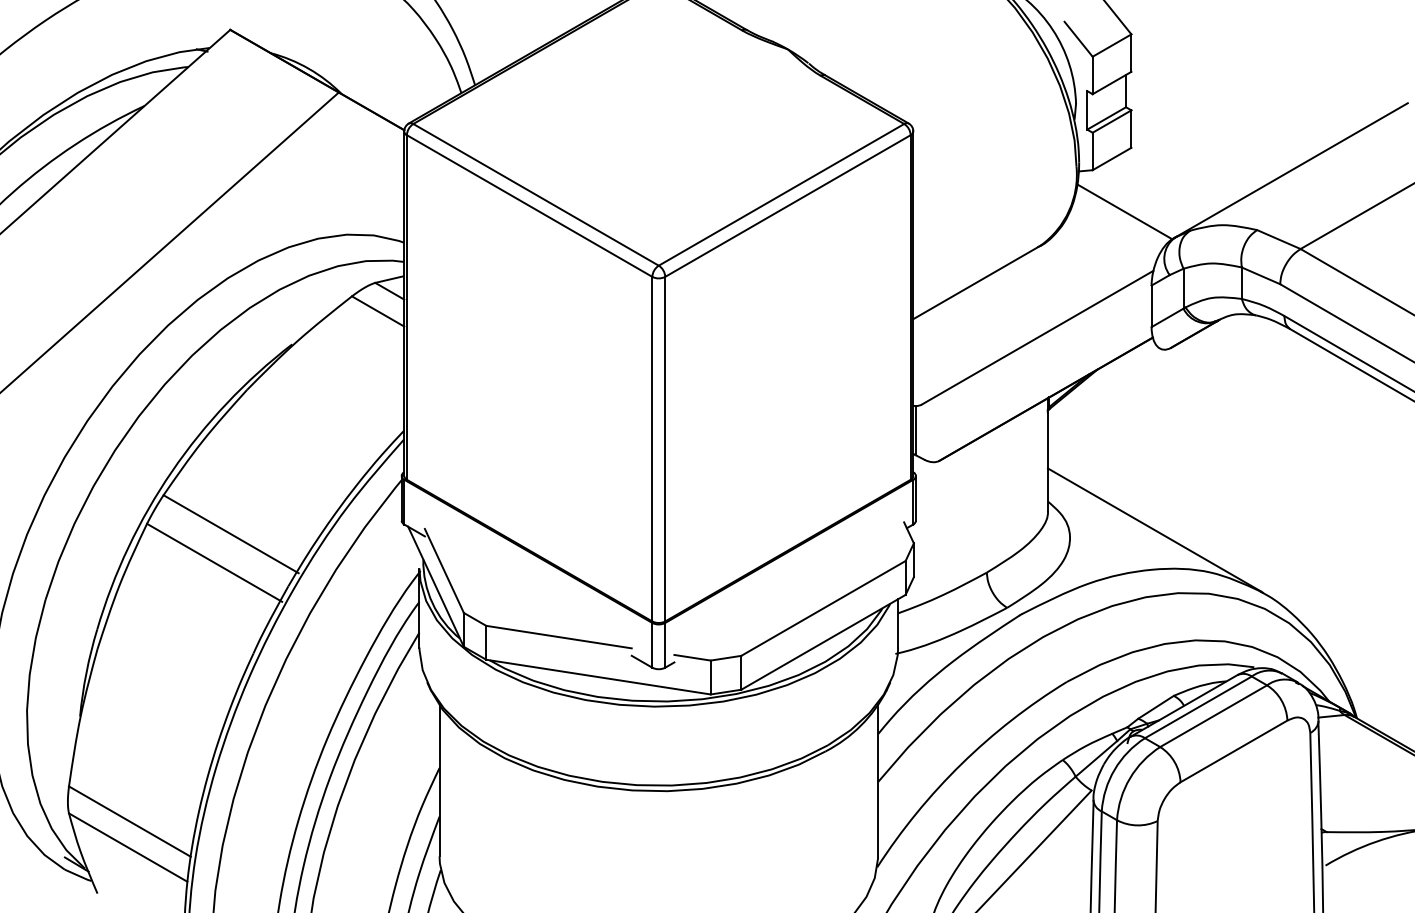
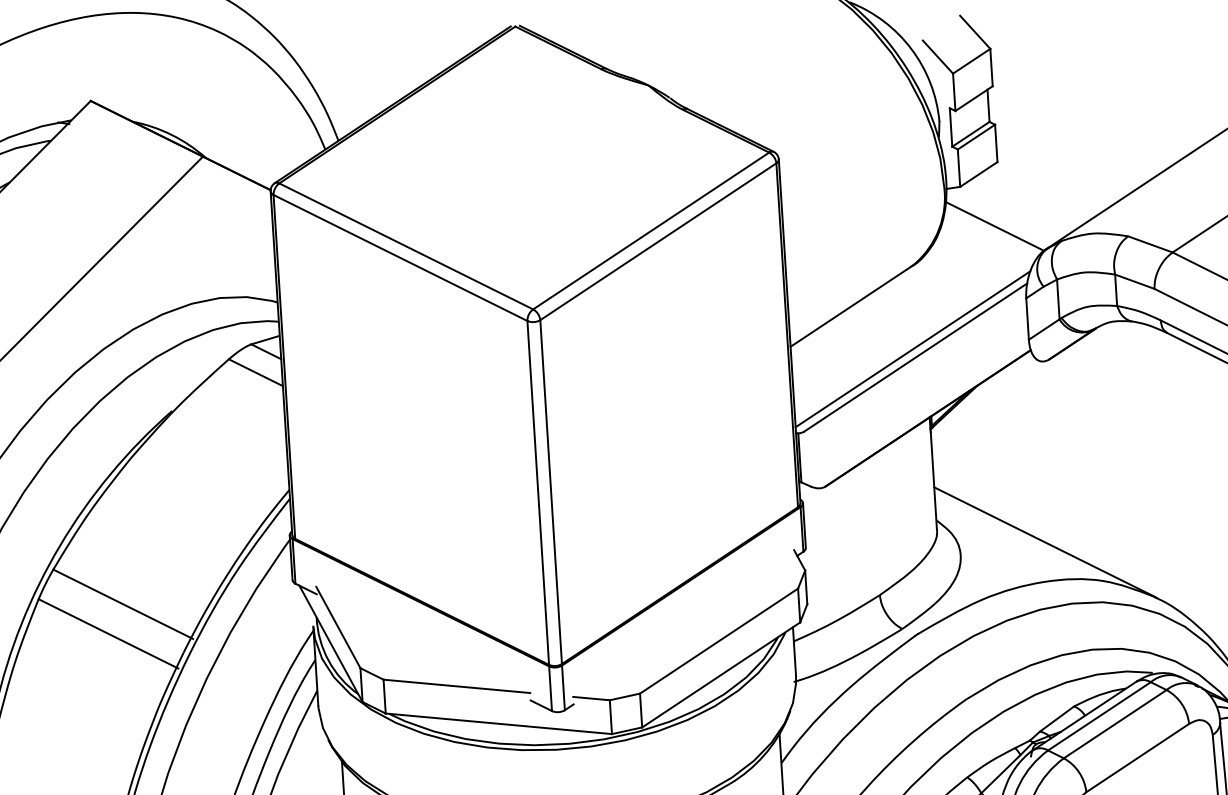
line: (1035, 328) -> (913, 348), added

